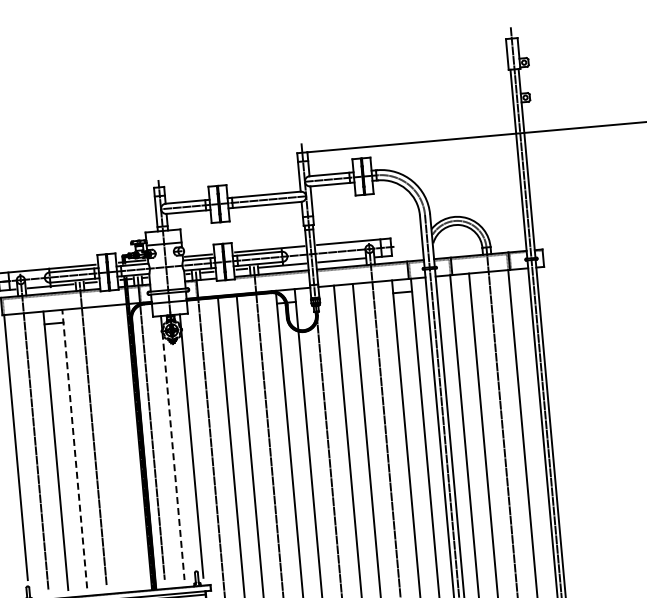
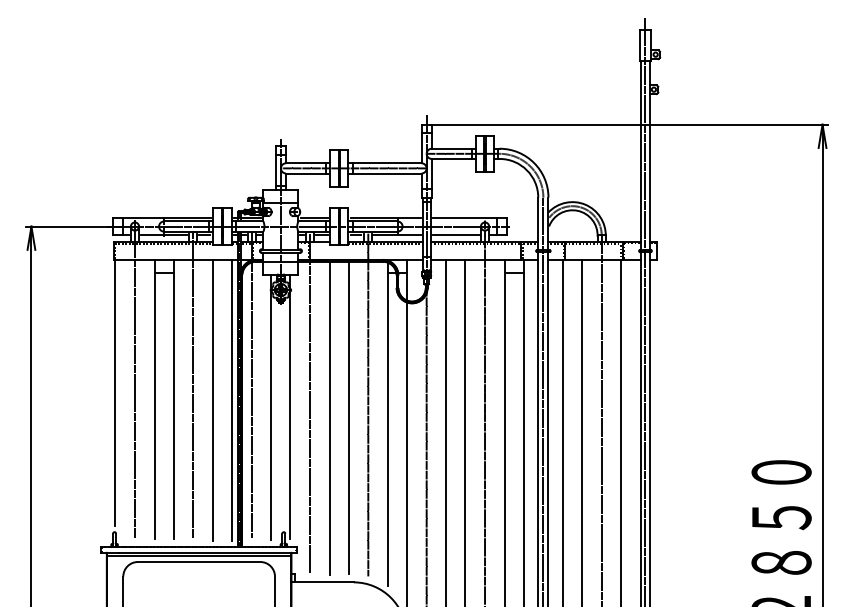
line: (133, 443) -> (232, 399), added
line: (114, 445) -> (213, 399), added
line: (74, 449) -> (173, 399), dashed -> solid
line: (173, 457) -> (271, 416), dashed -> solid

